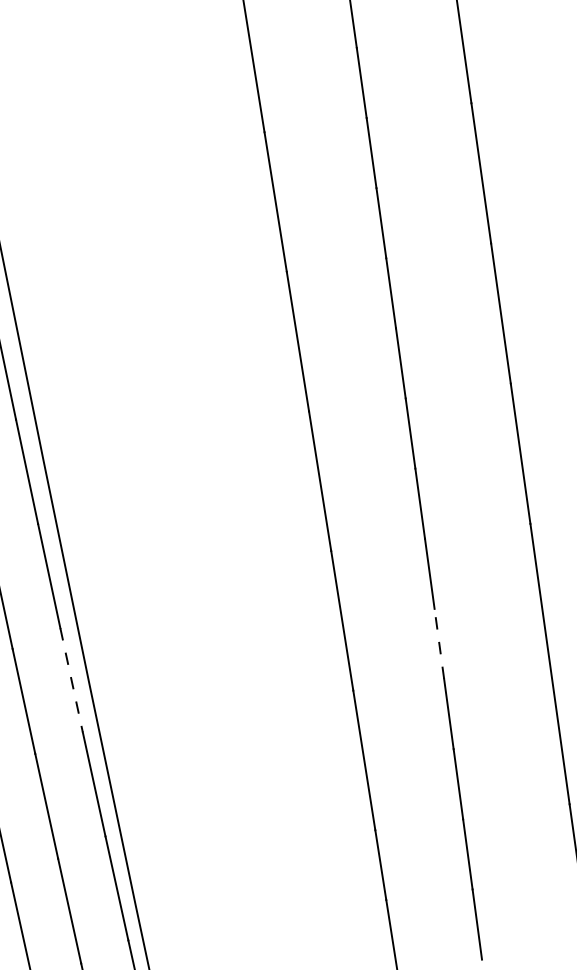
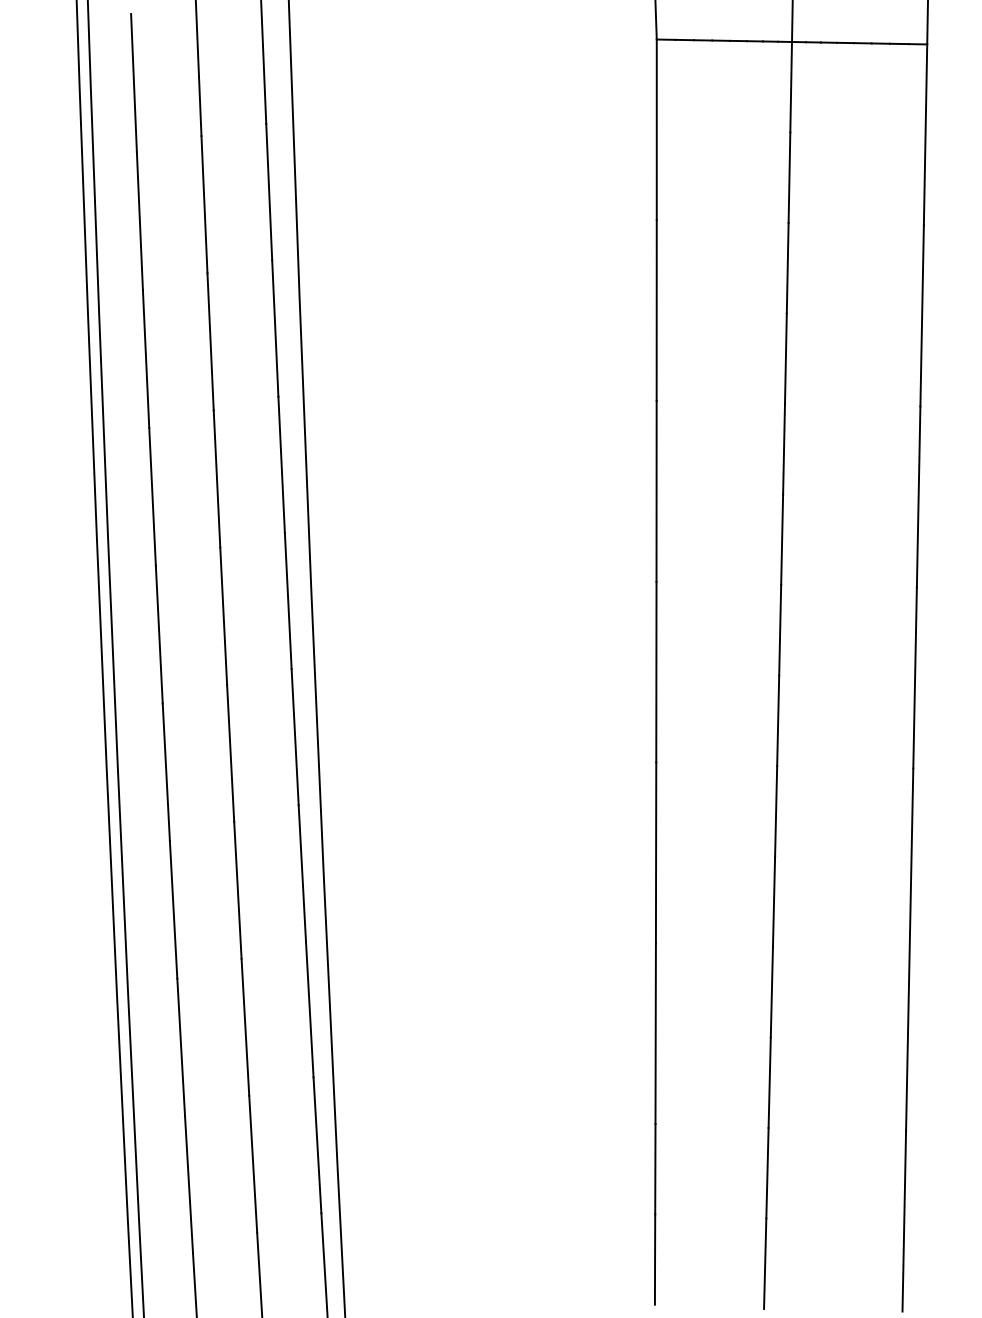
line: (439, 643) -> (774, 901), dashed -> solid
line: (71, 680) -> (302, 873), dashed -> solid

